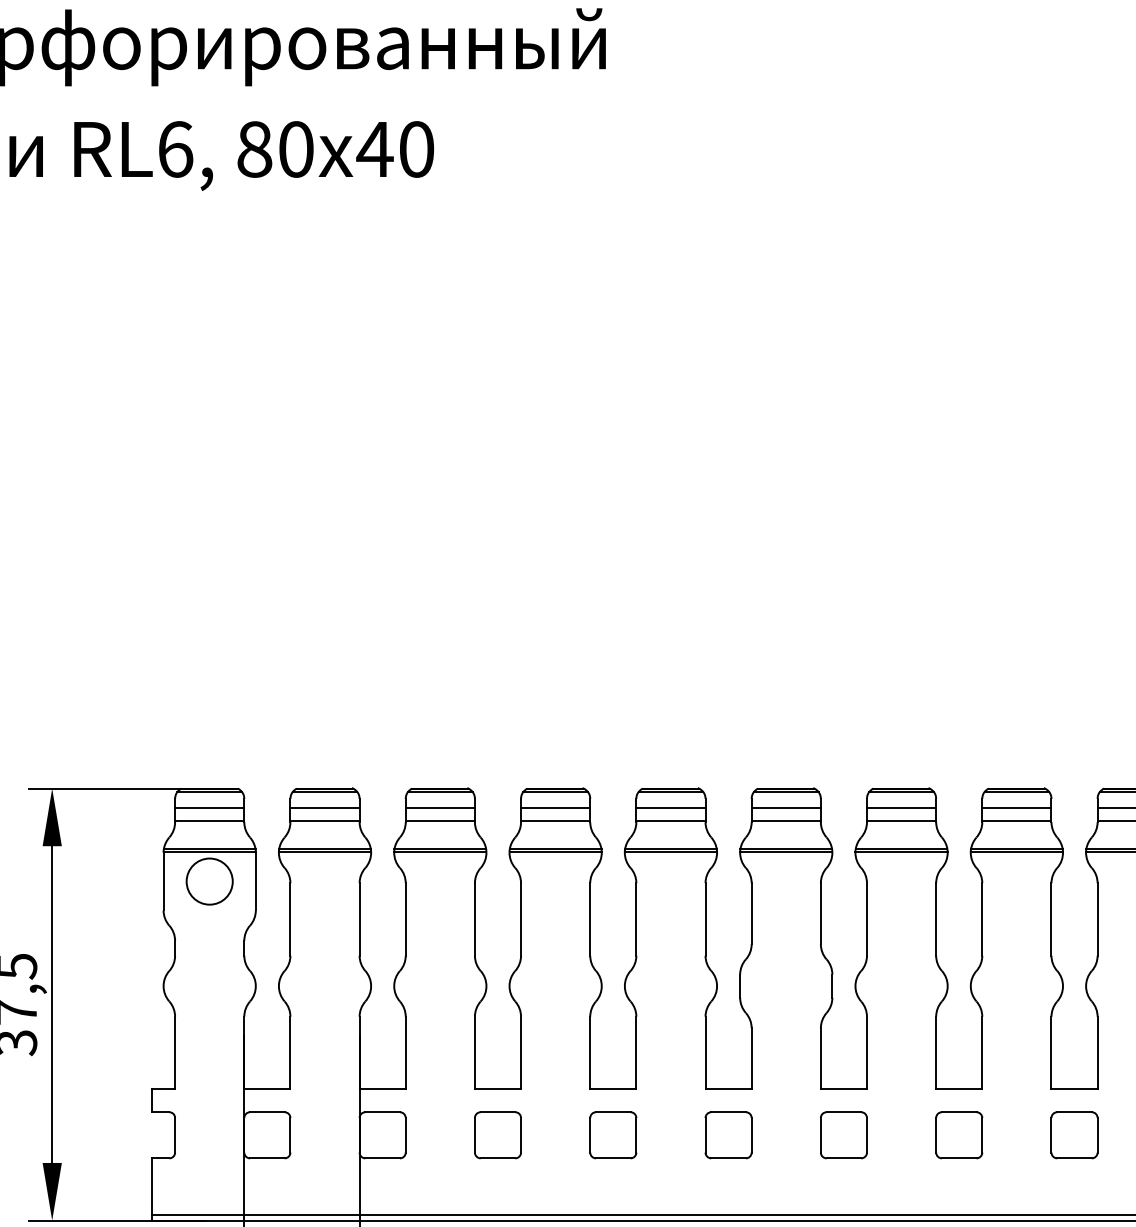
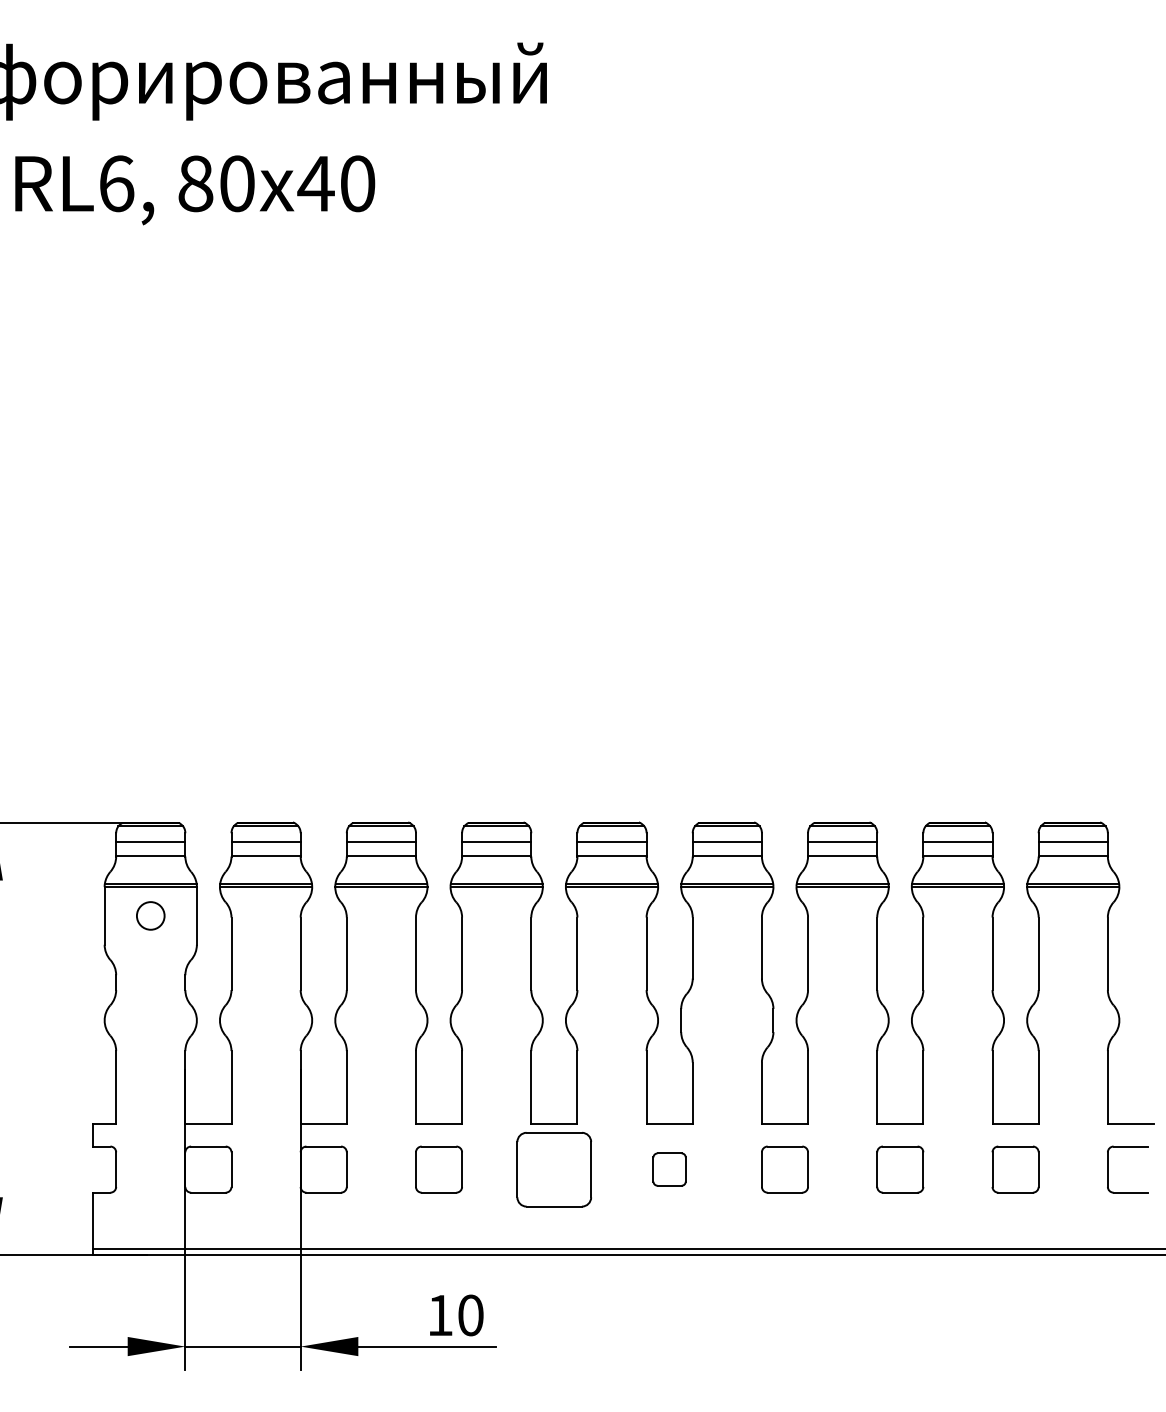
circle: (209, 881) -> (150, 915), size x0.6
part: (613, 1135) -> (554, 1169), size x1.6
part: (728, 1135) -> (669, 1169), size x0.7

